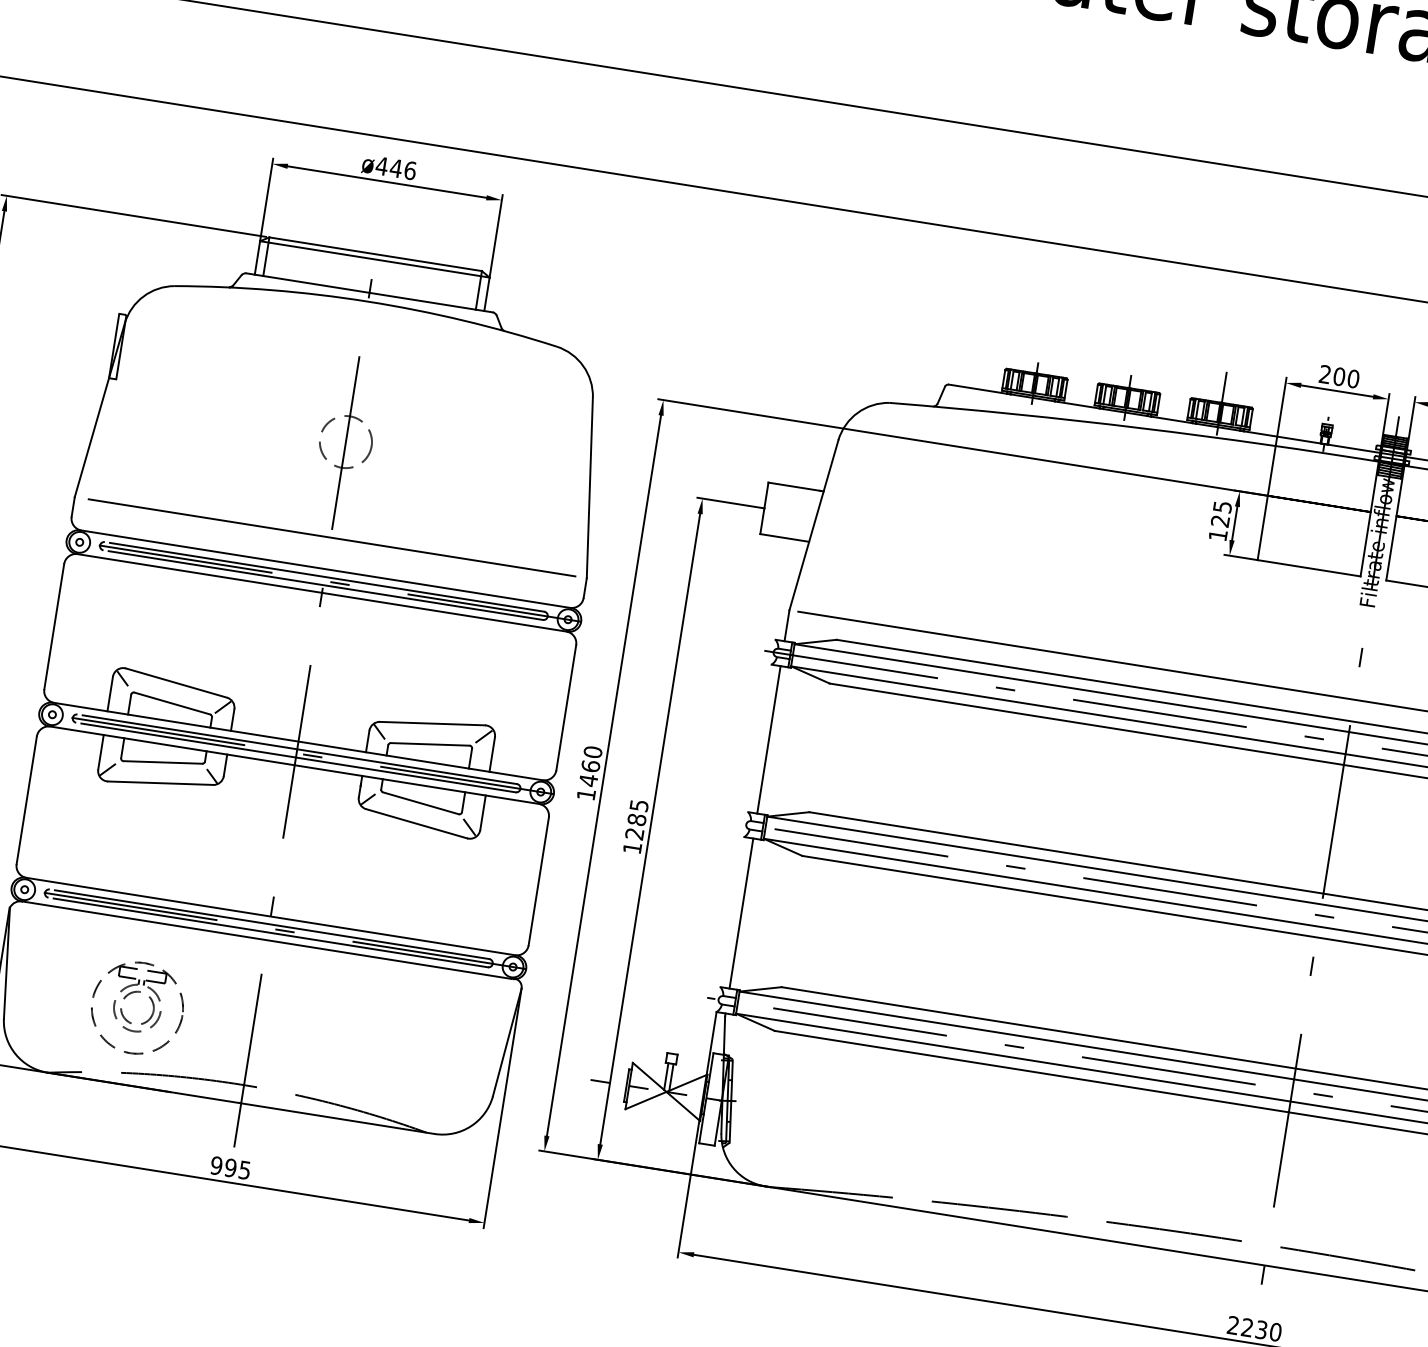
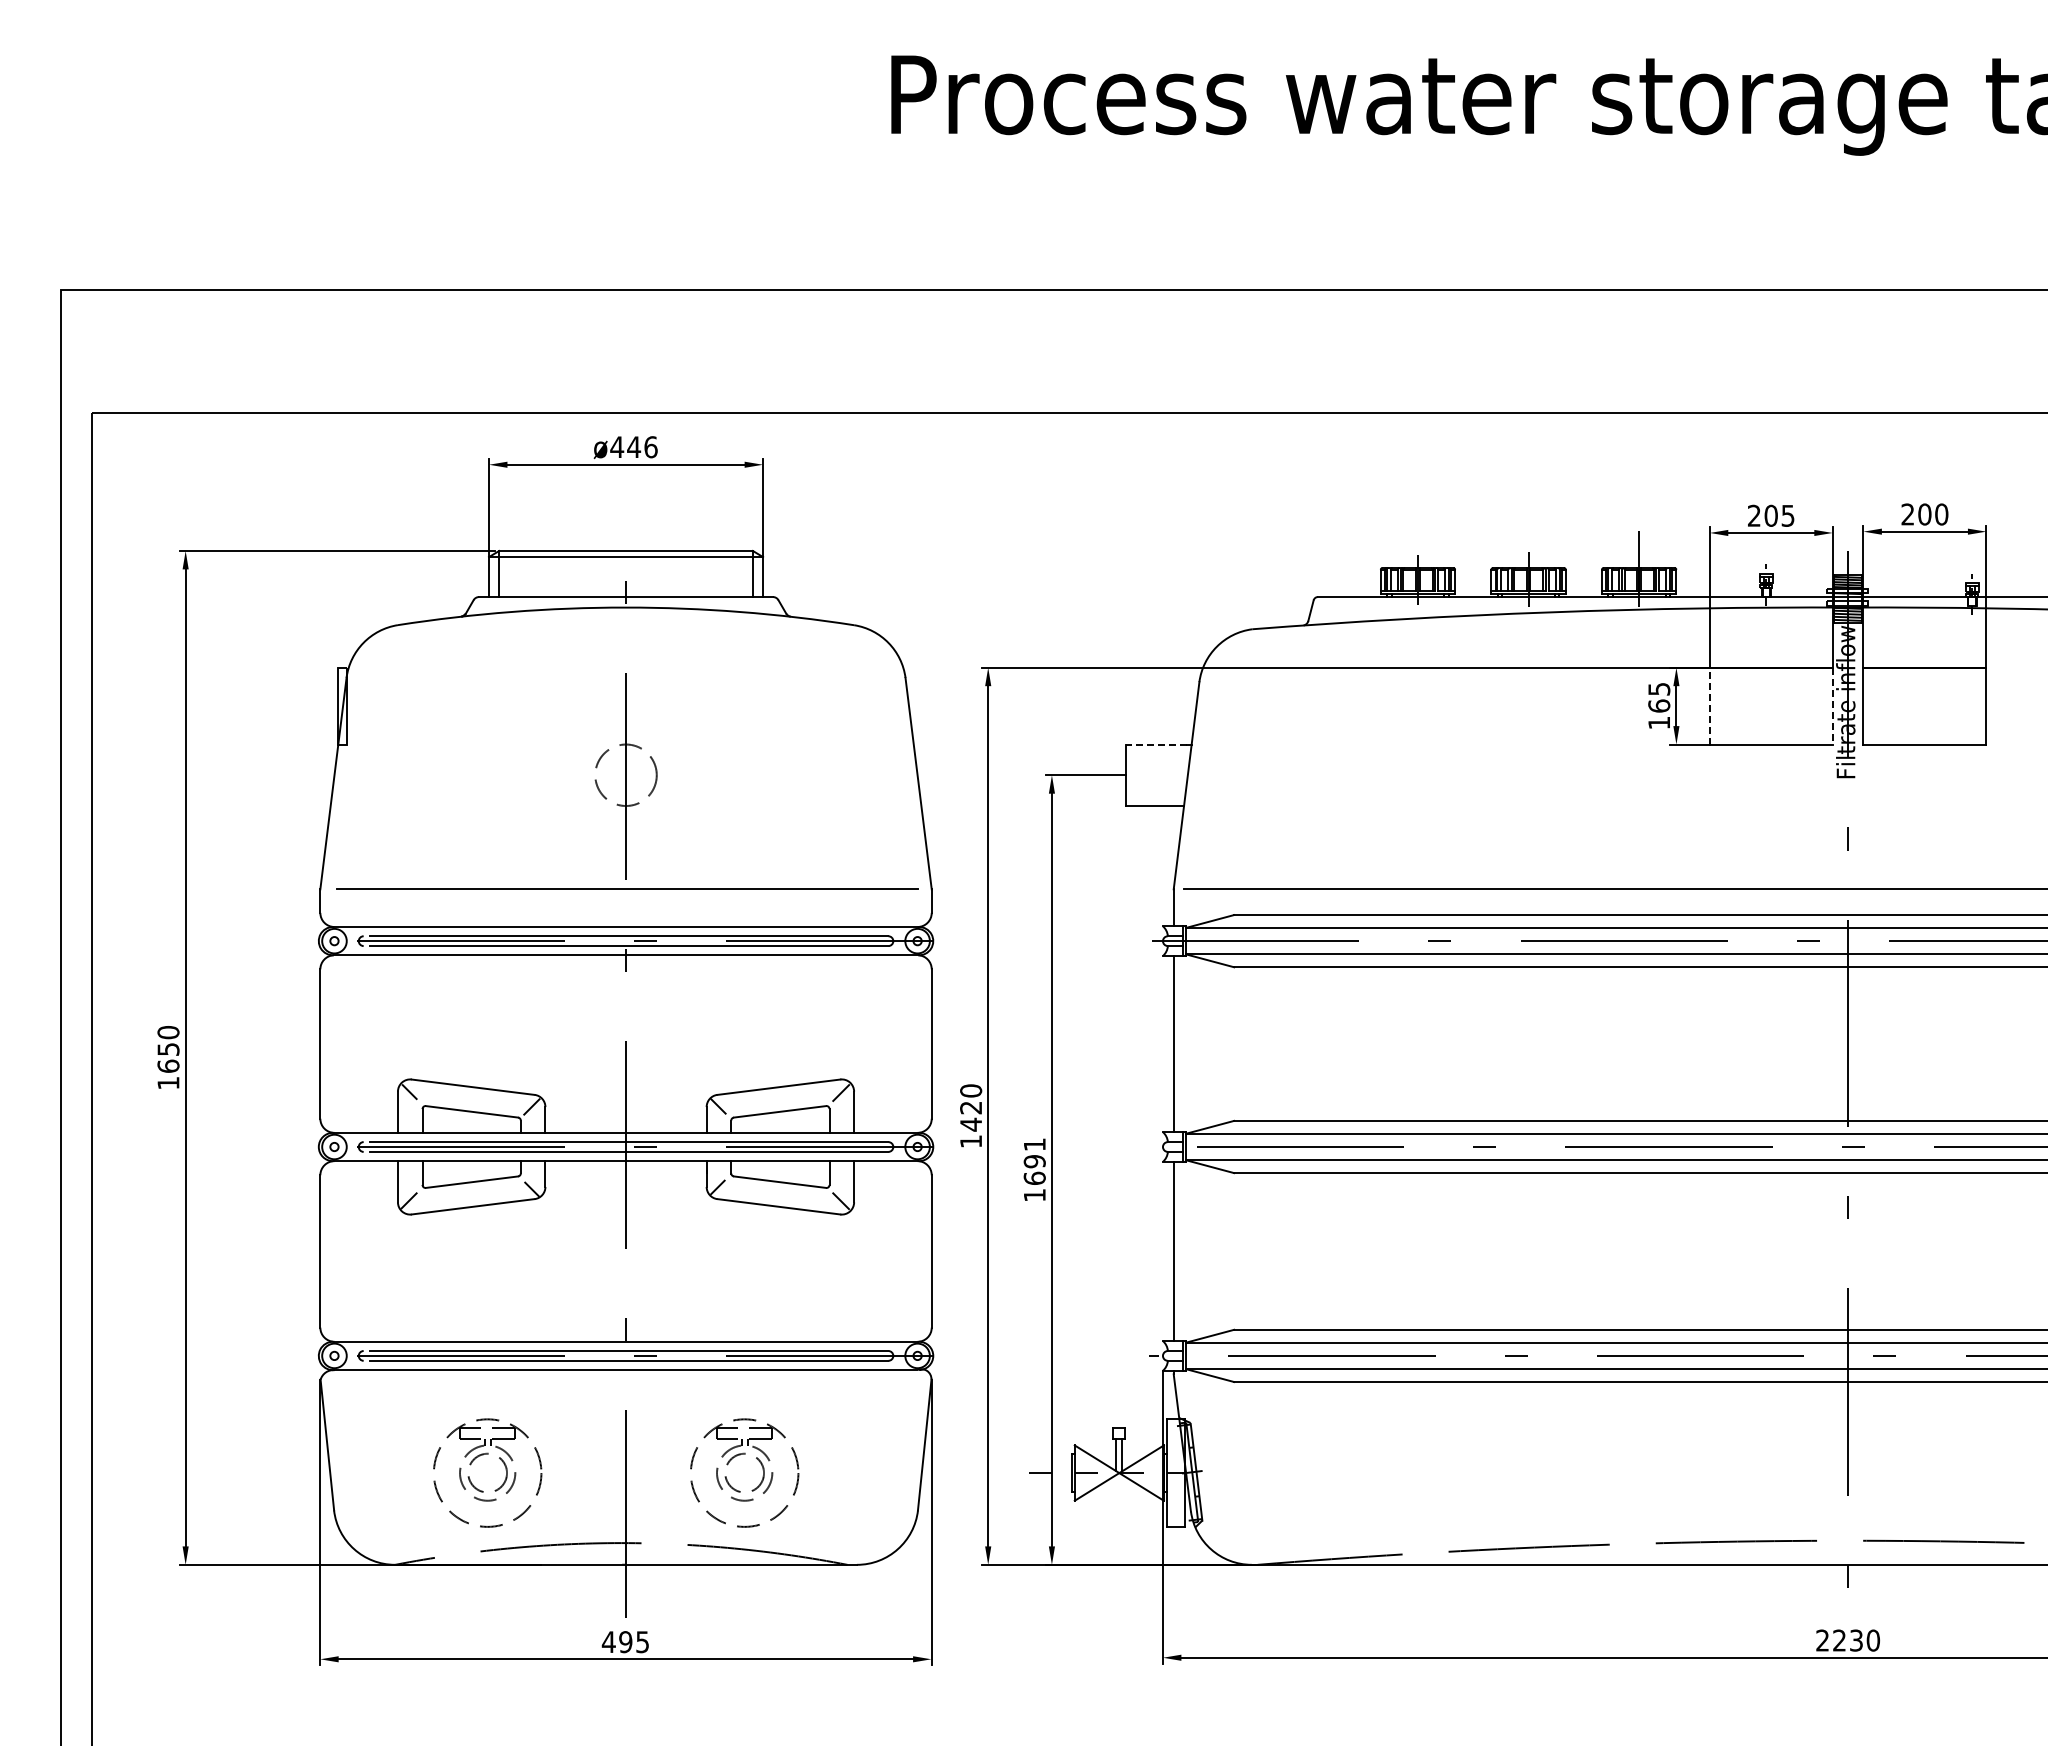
text: (1353, 378) -> (1787, 515), 200 -> 205
line: (794, 486) -> (1156, 744), solid -> dashed
text: (1220, 520) -> (1659, 705), 125 -> 165
line: (1262, 527) -> (1709, 705), solid -> dashed
line: (1365, 544) -> (1832, 706), solid -> dashed
text: (591, 766) -> (971, 1107), 1460 -> 1420
text: (636, 819) -> (1034, 1161), 1285 -> 1691
part: (351, 1026) -> (740, 1455), added
text: (216, 1166) -> (608, 1642), 995 -> 495

